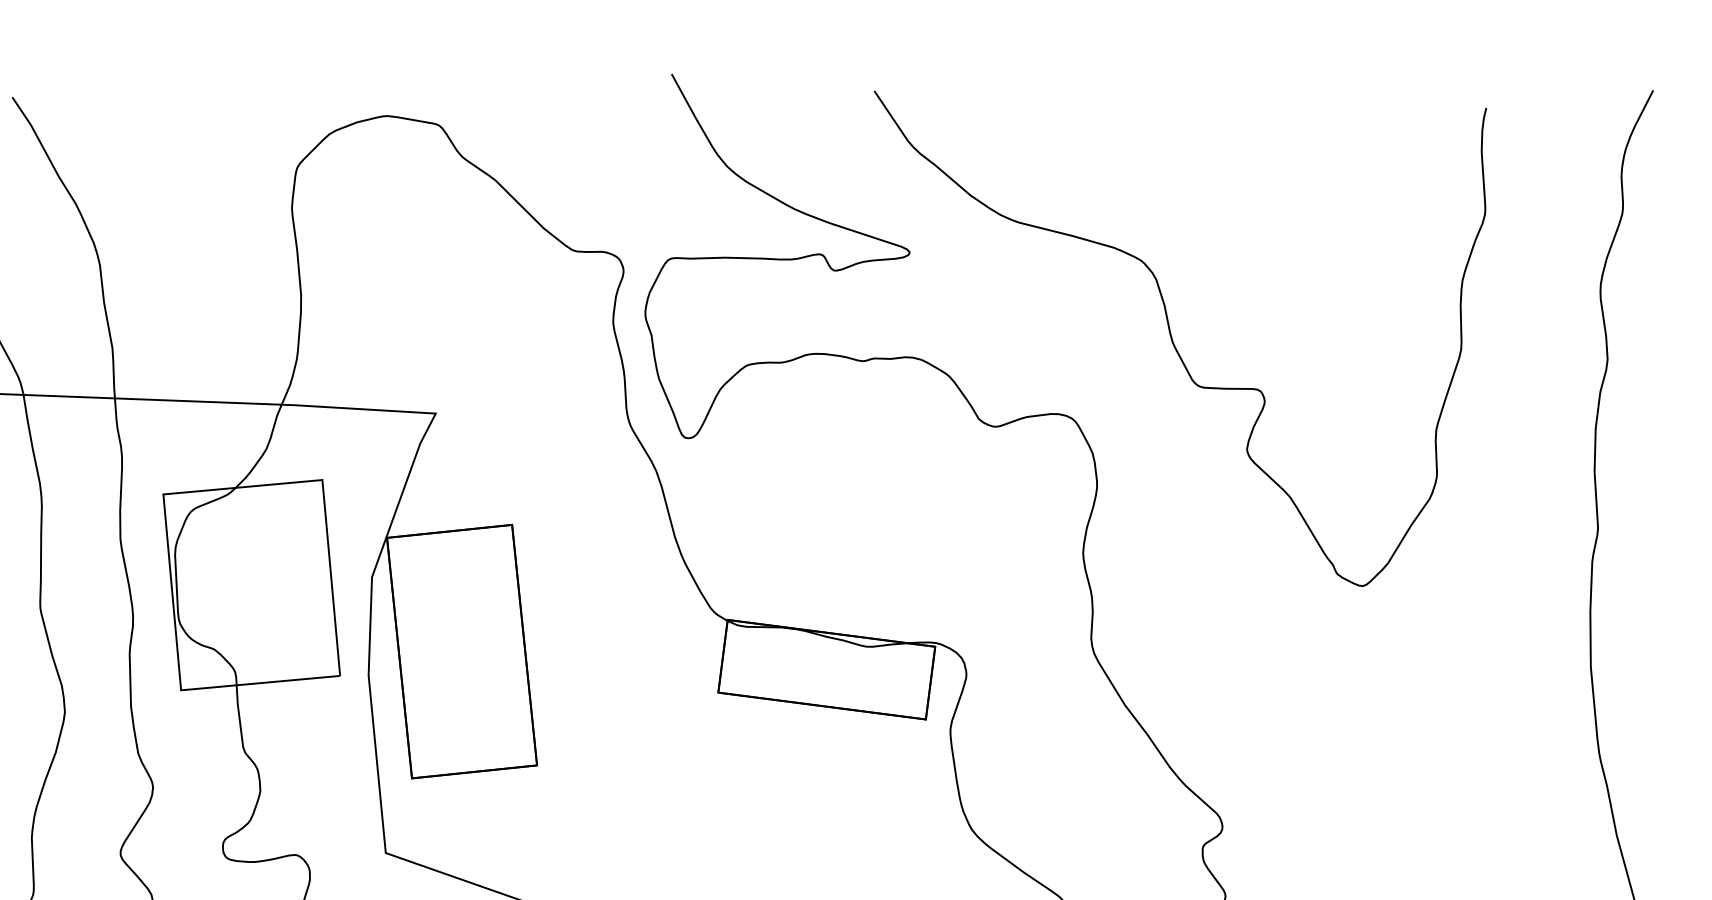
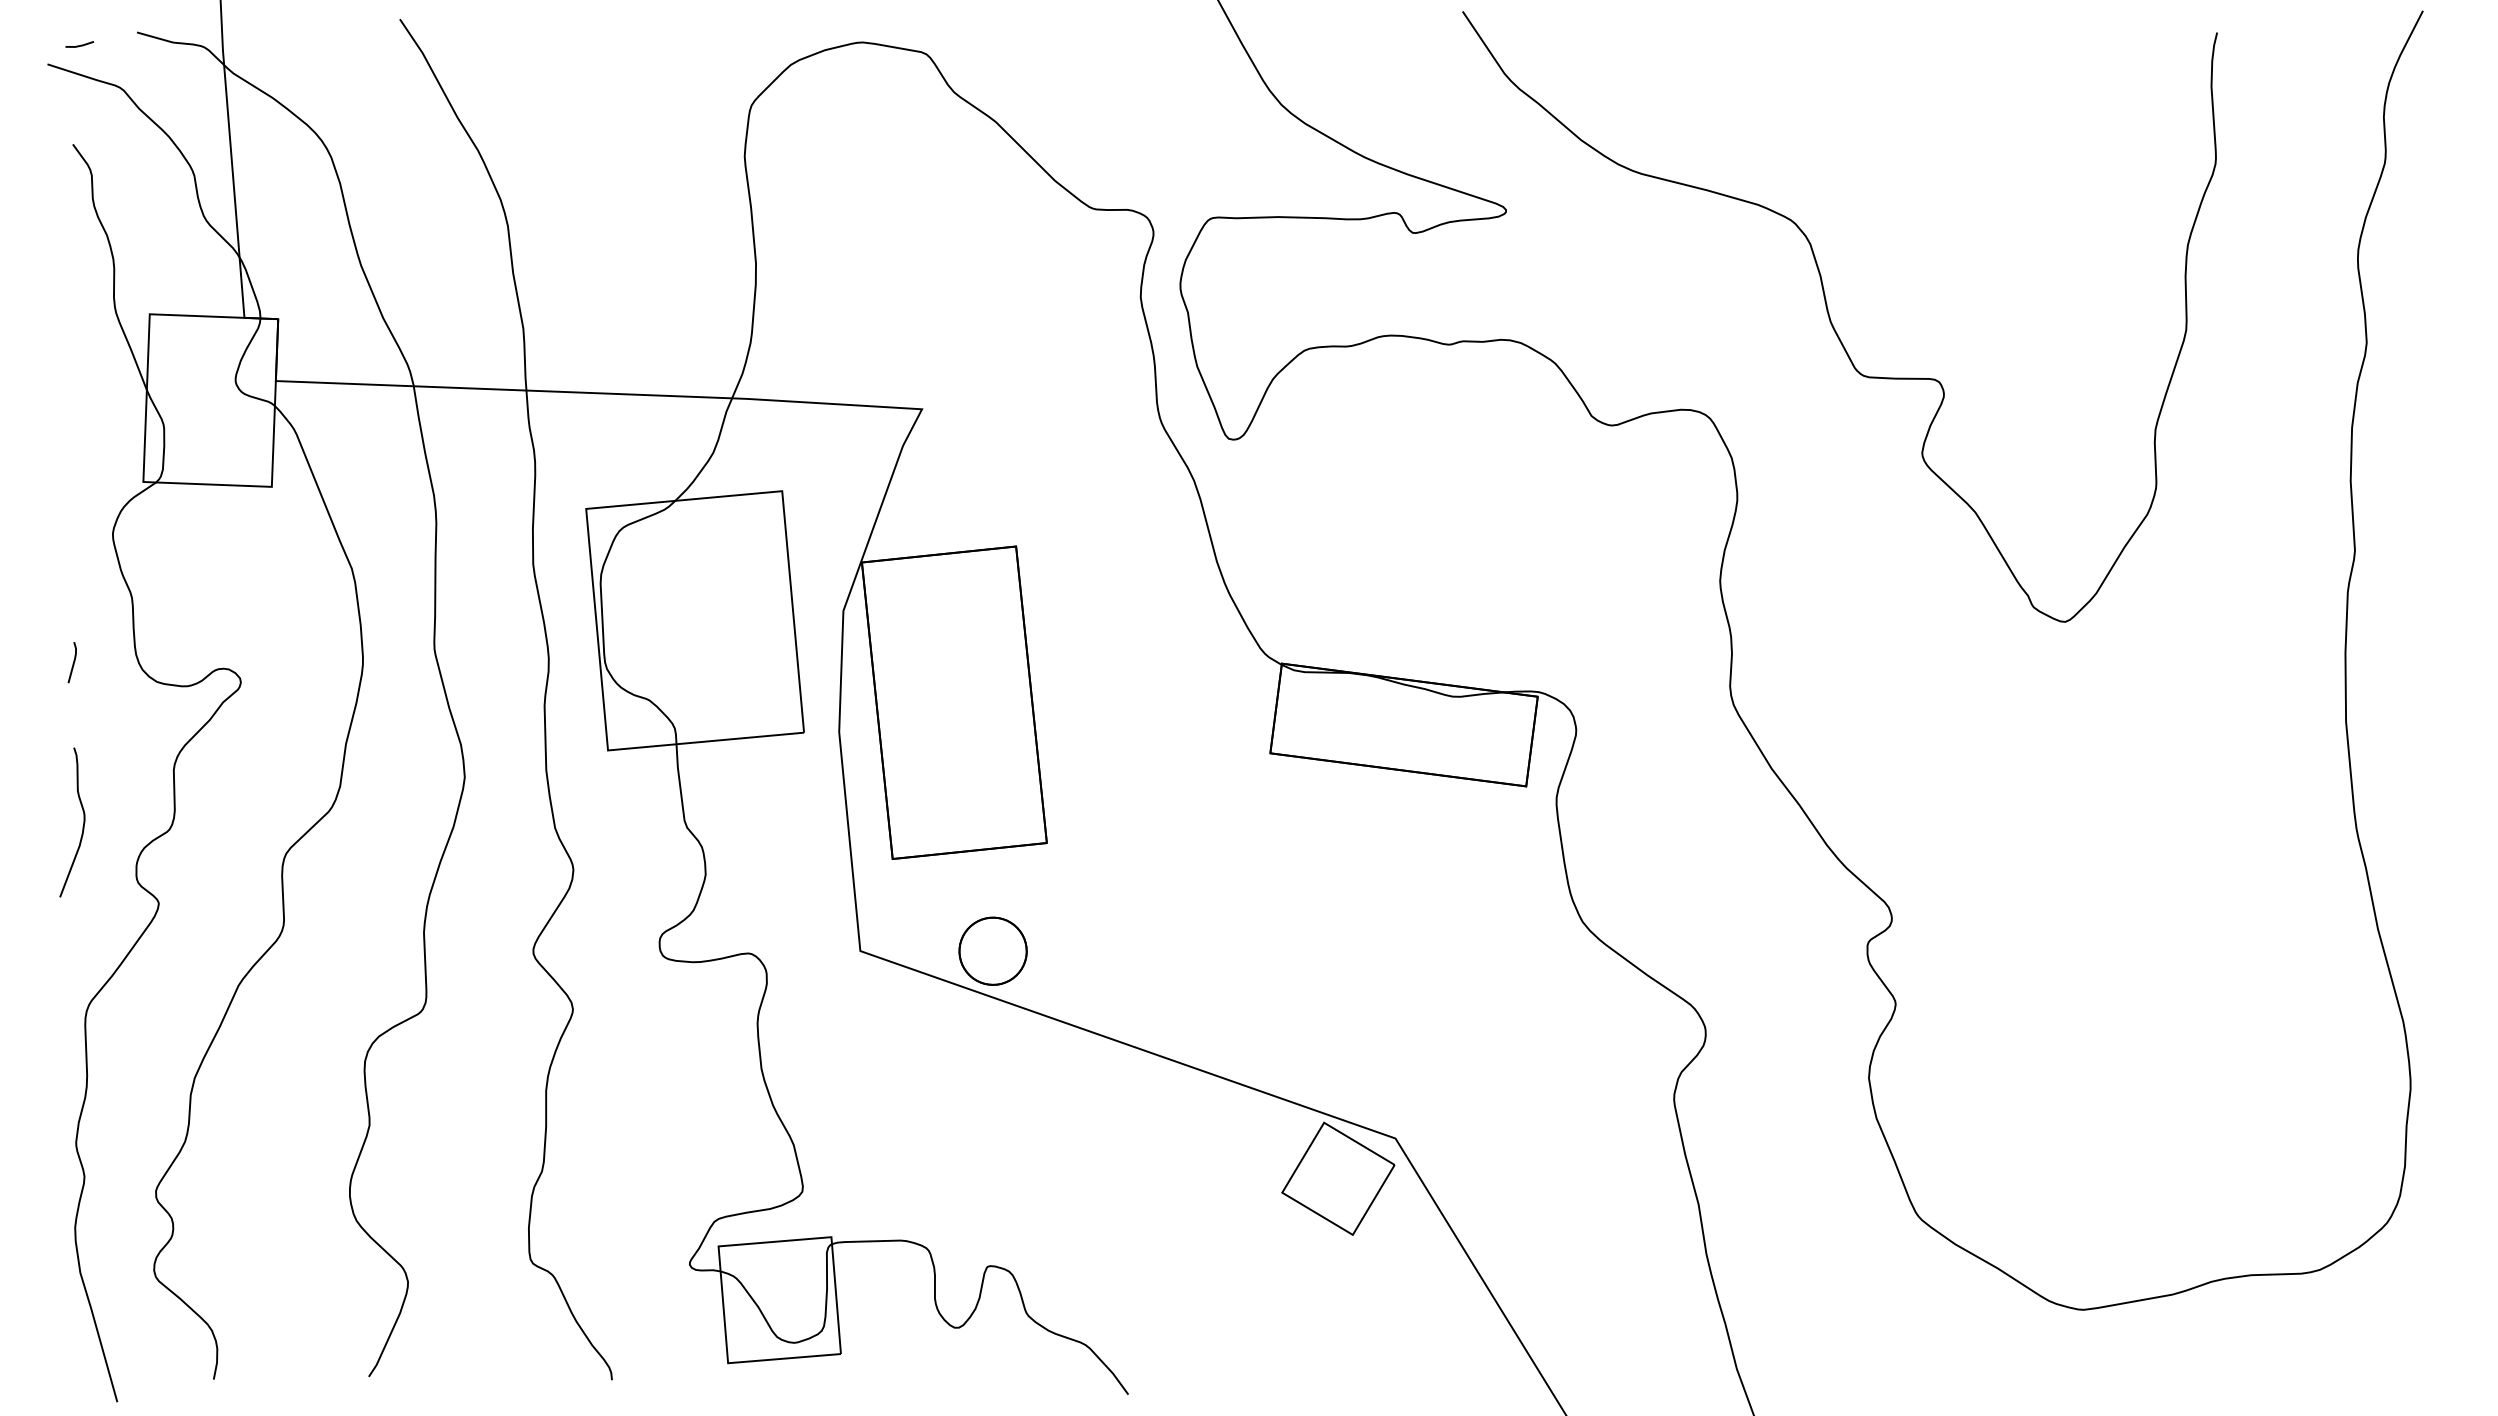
part: (492, 852) -> (992, 950), added

